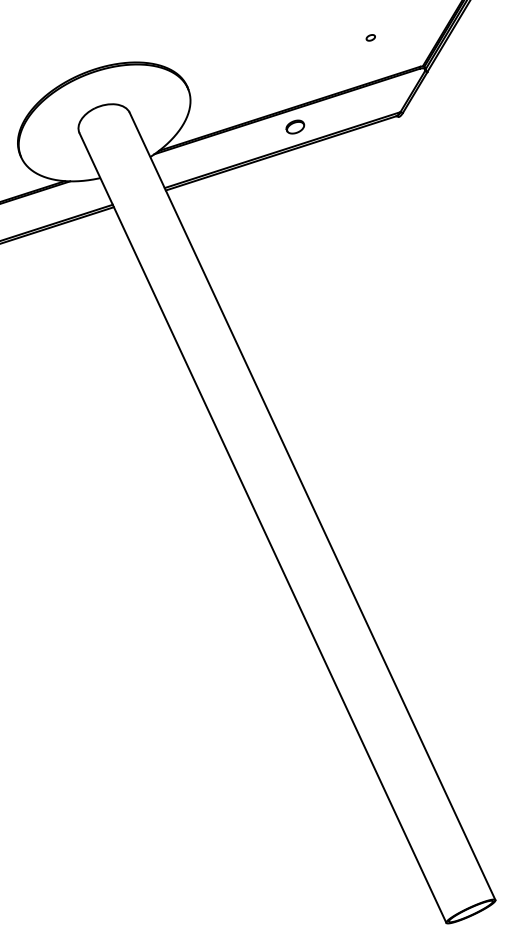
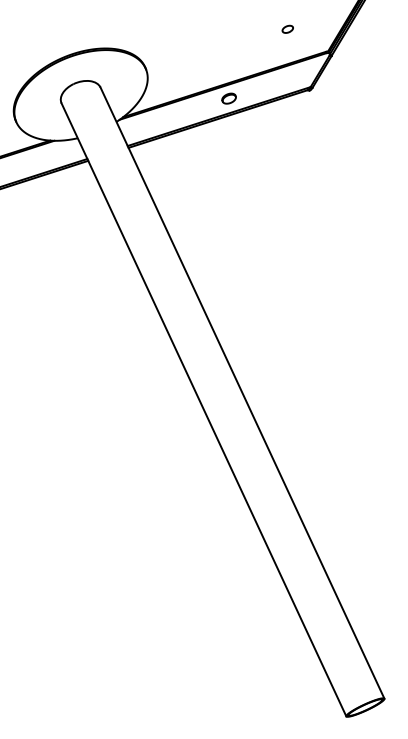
part: (370, 37) -> (287, 29), size x1.6

